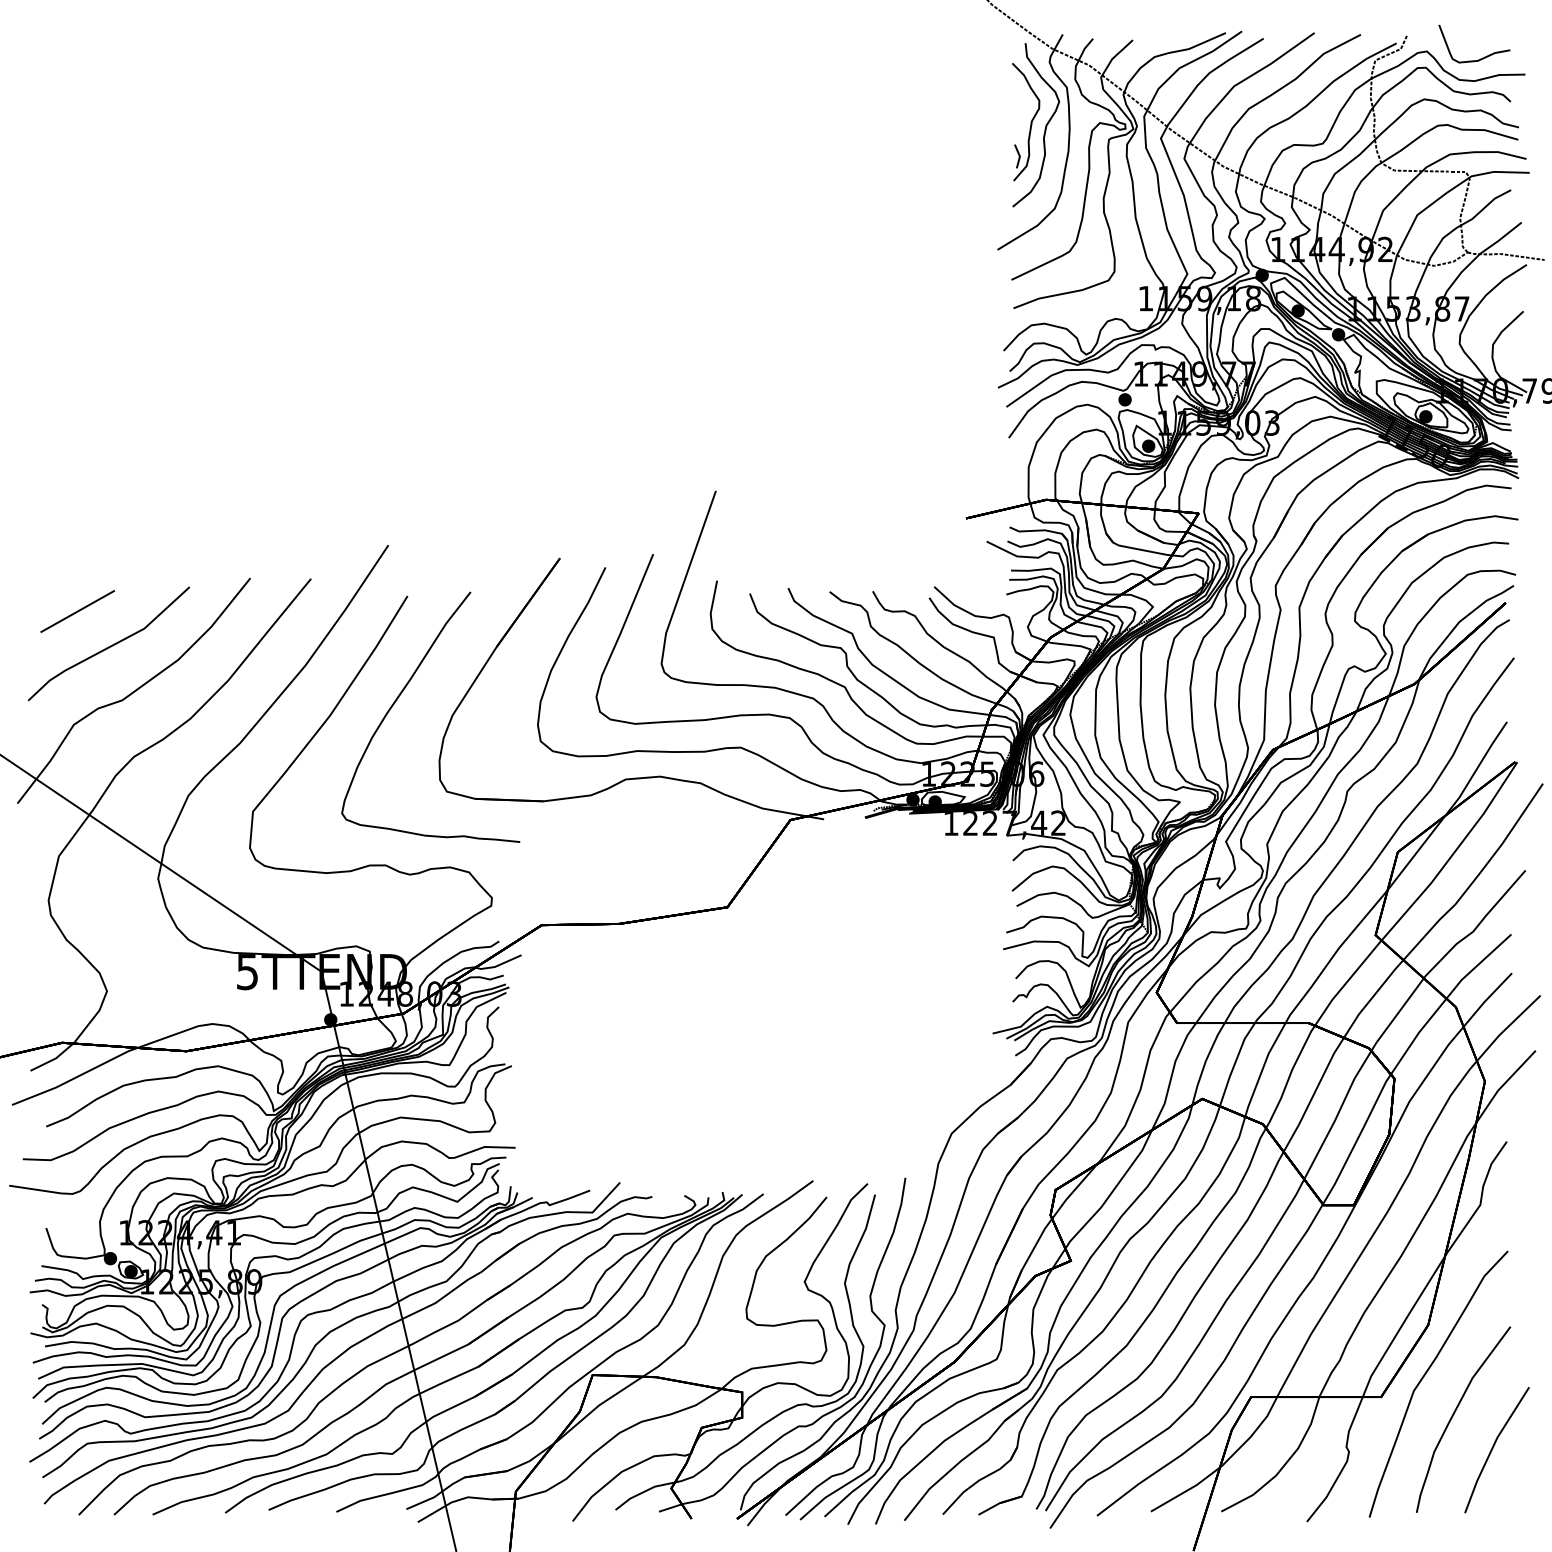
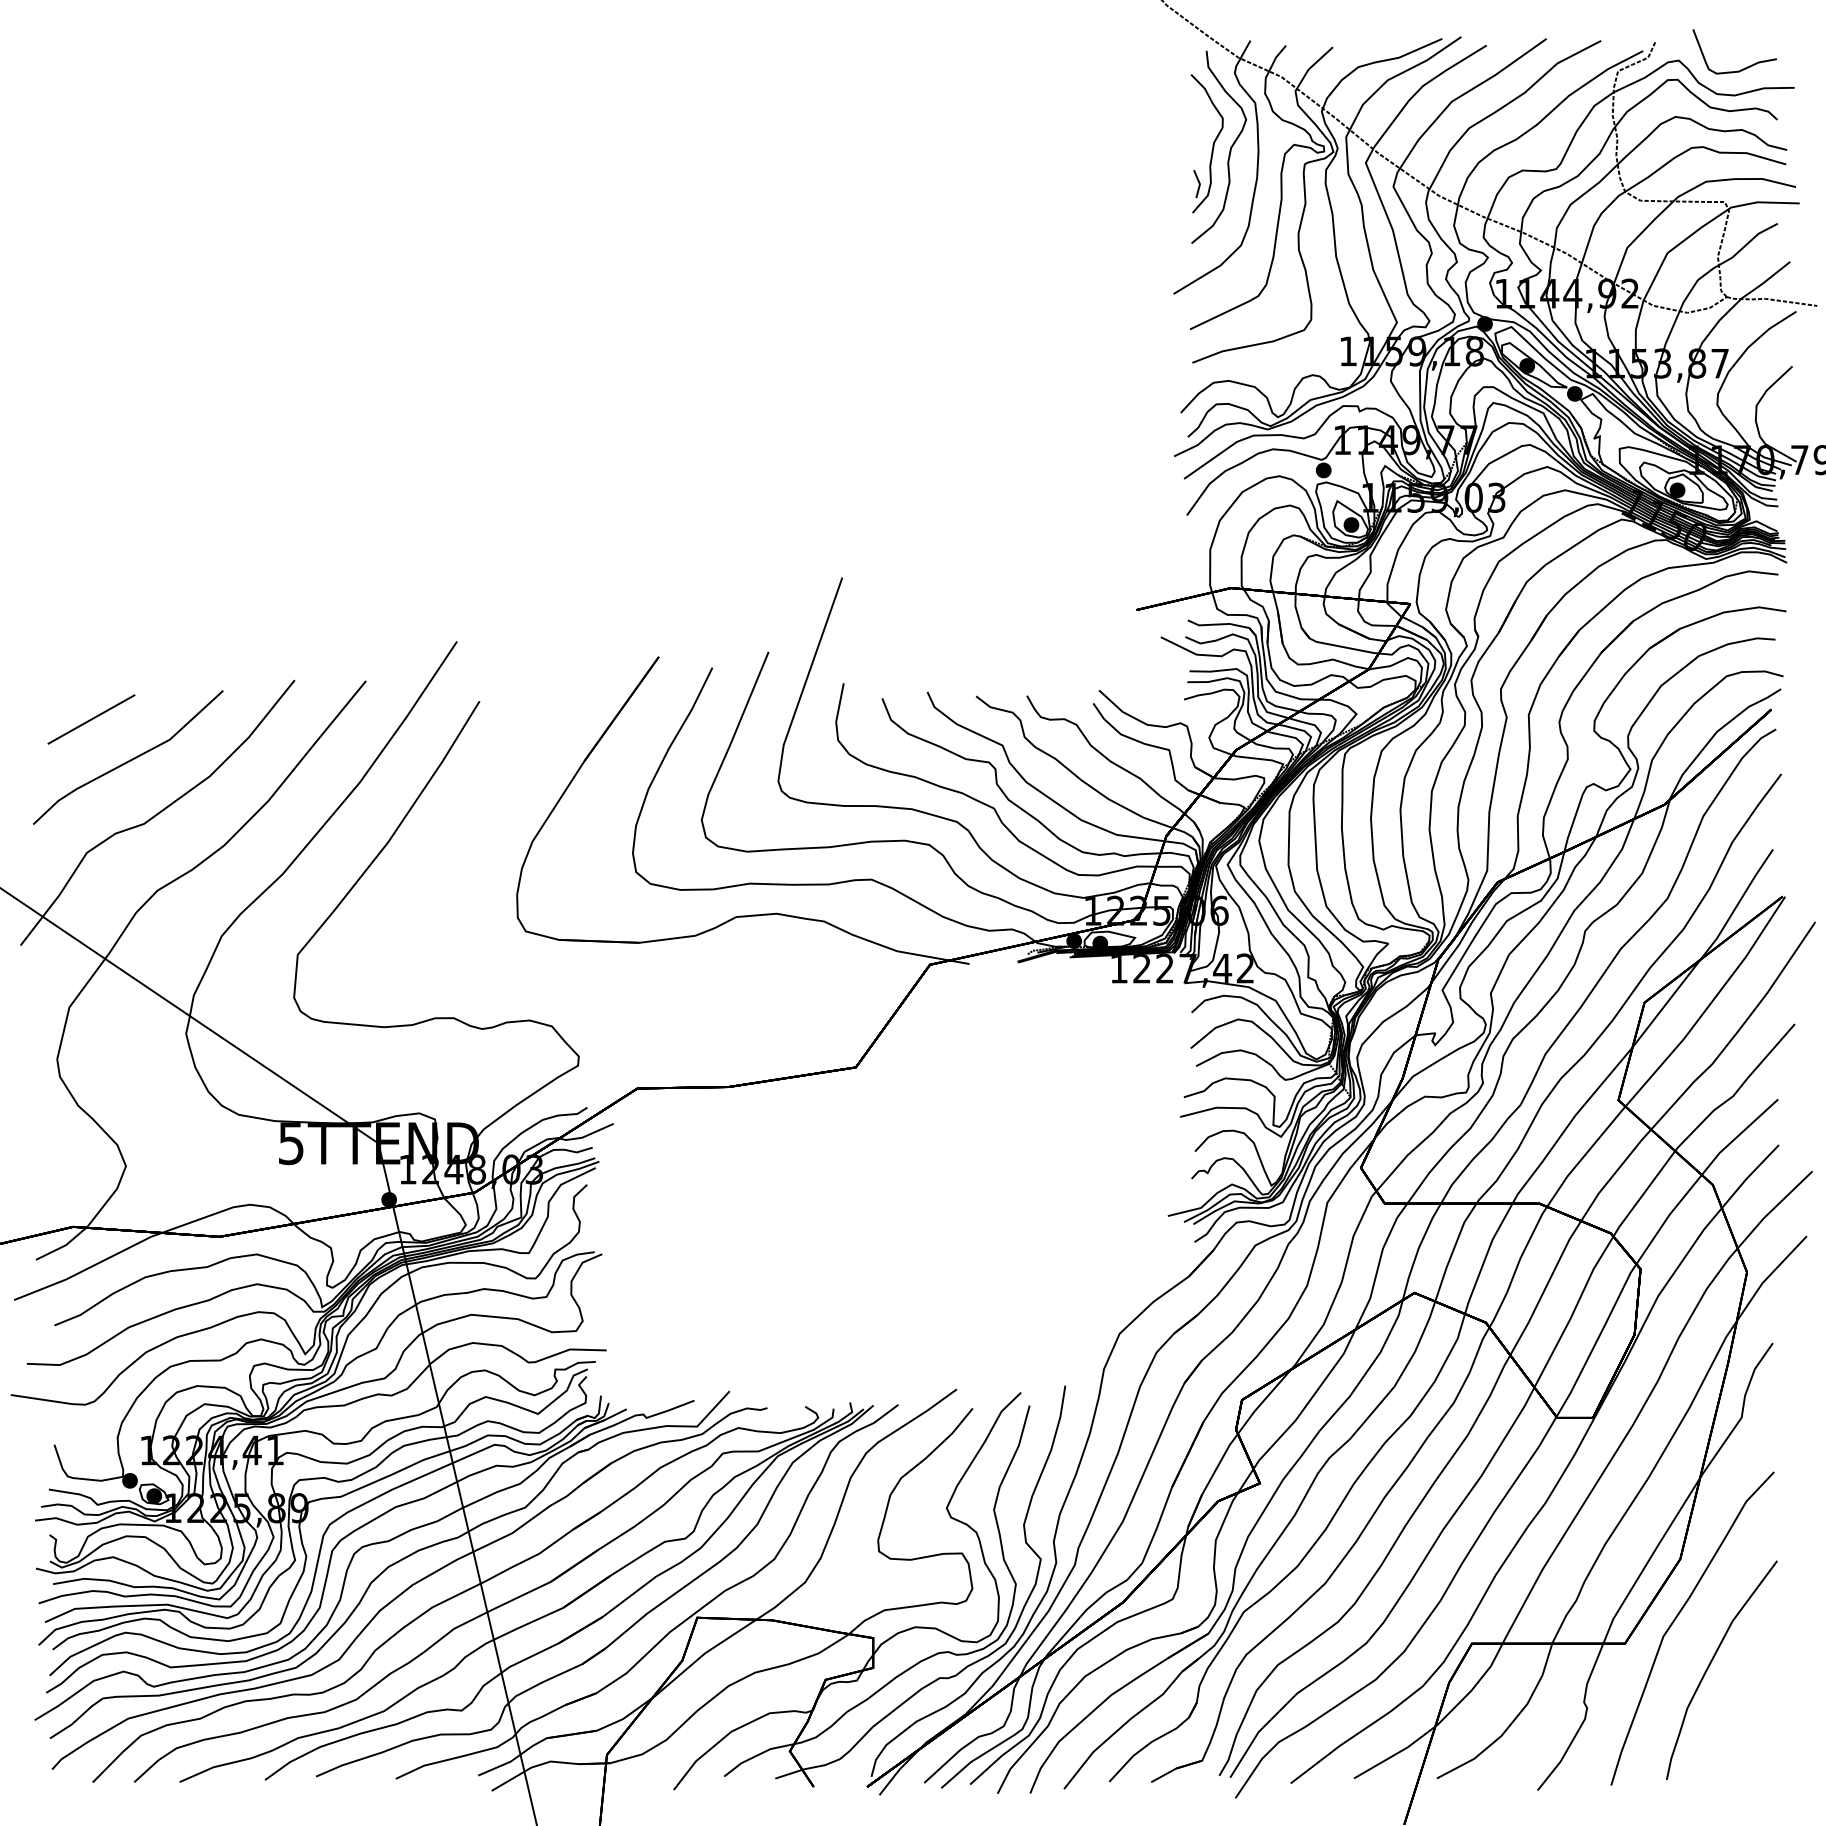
curve: (399, 696) -> (470, 819), removed
line: (1493, 1447) -> (1757, 1703), removed

